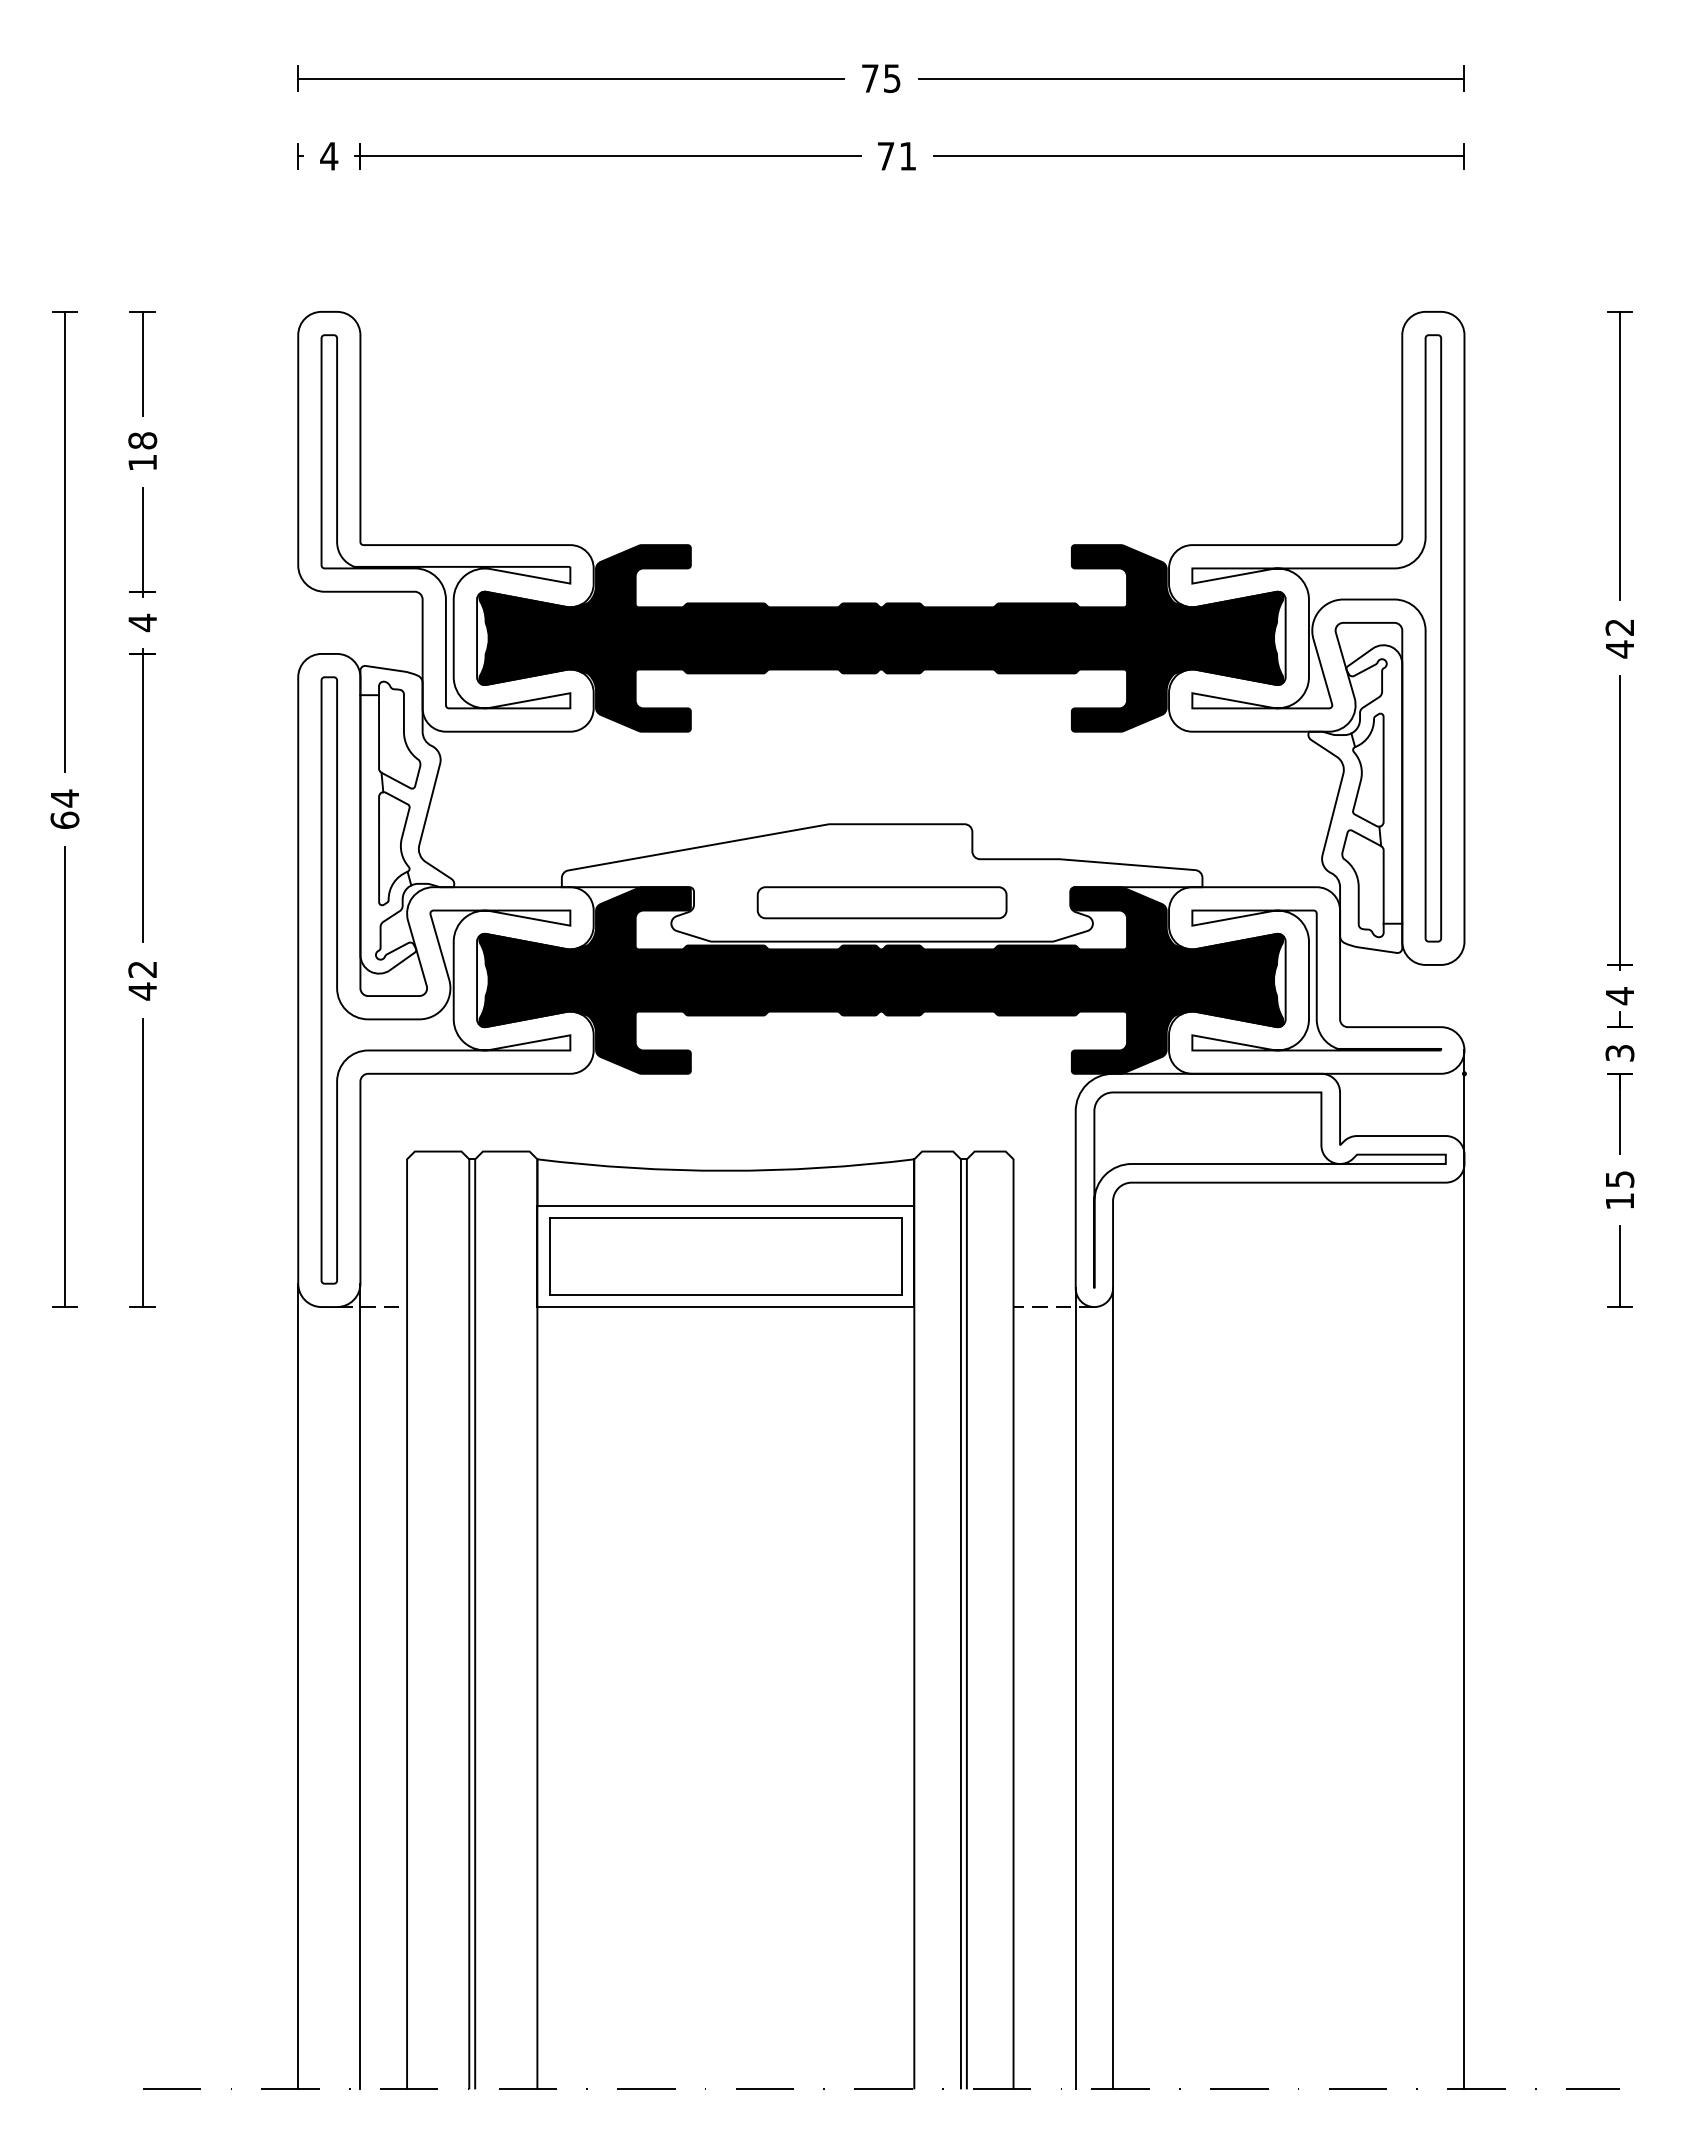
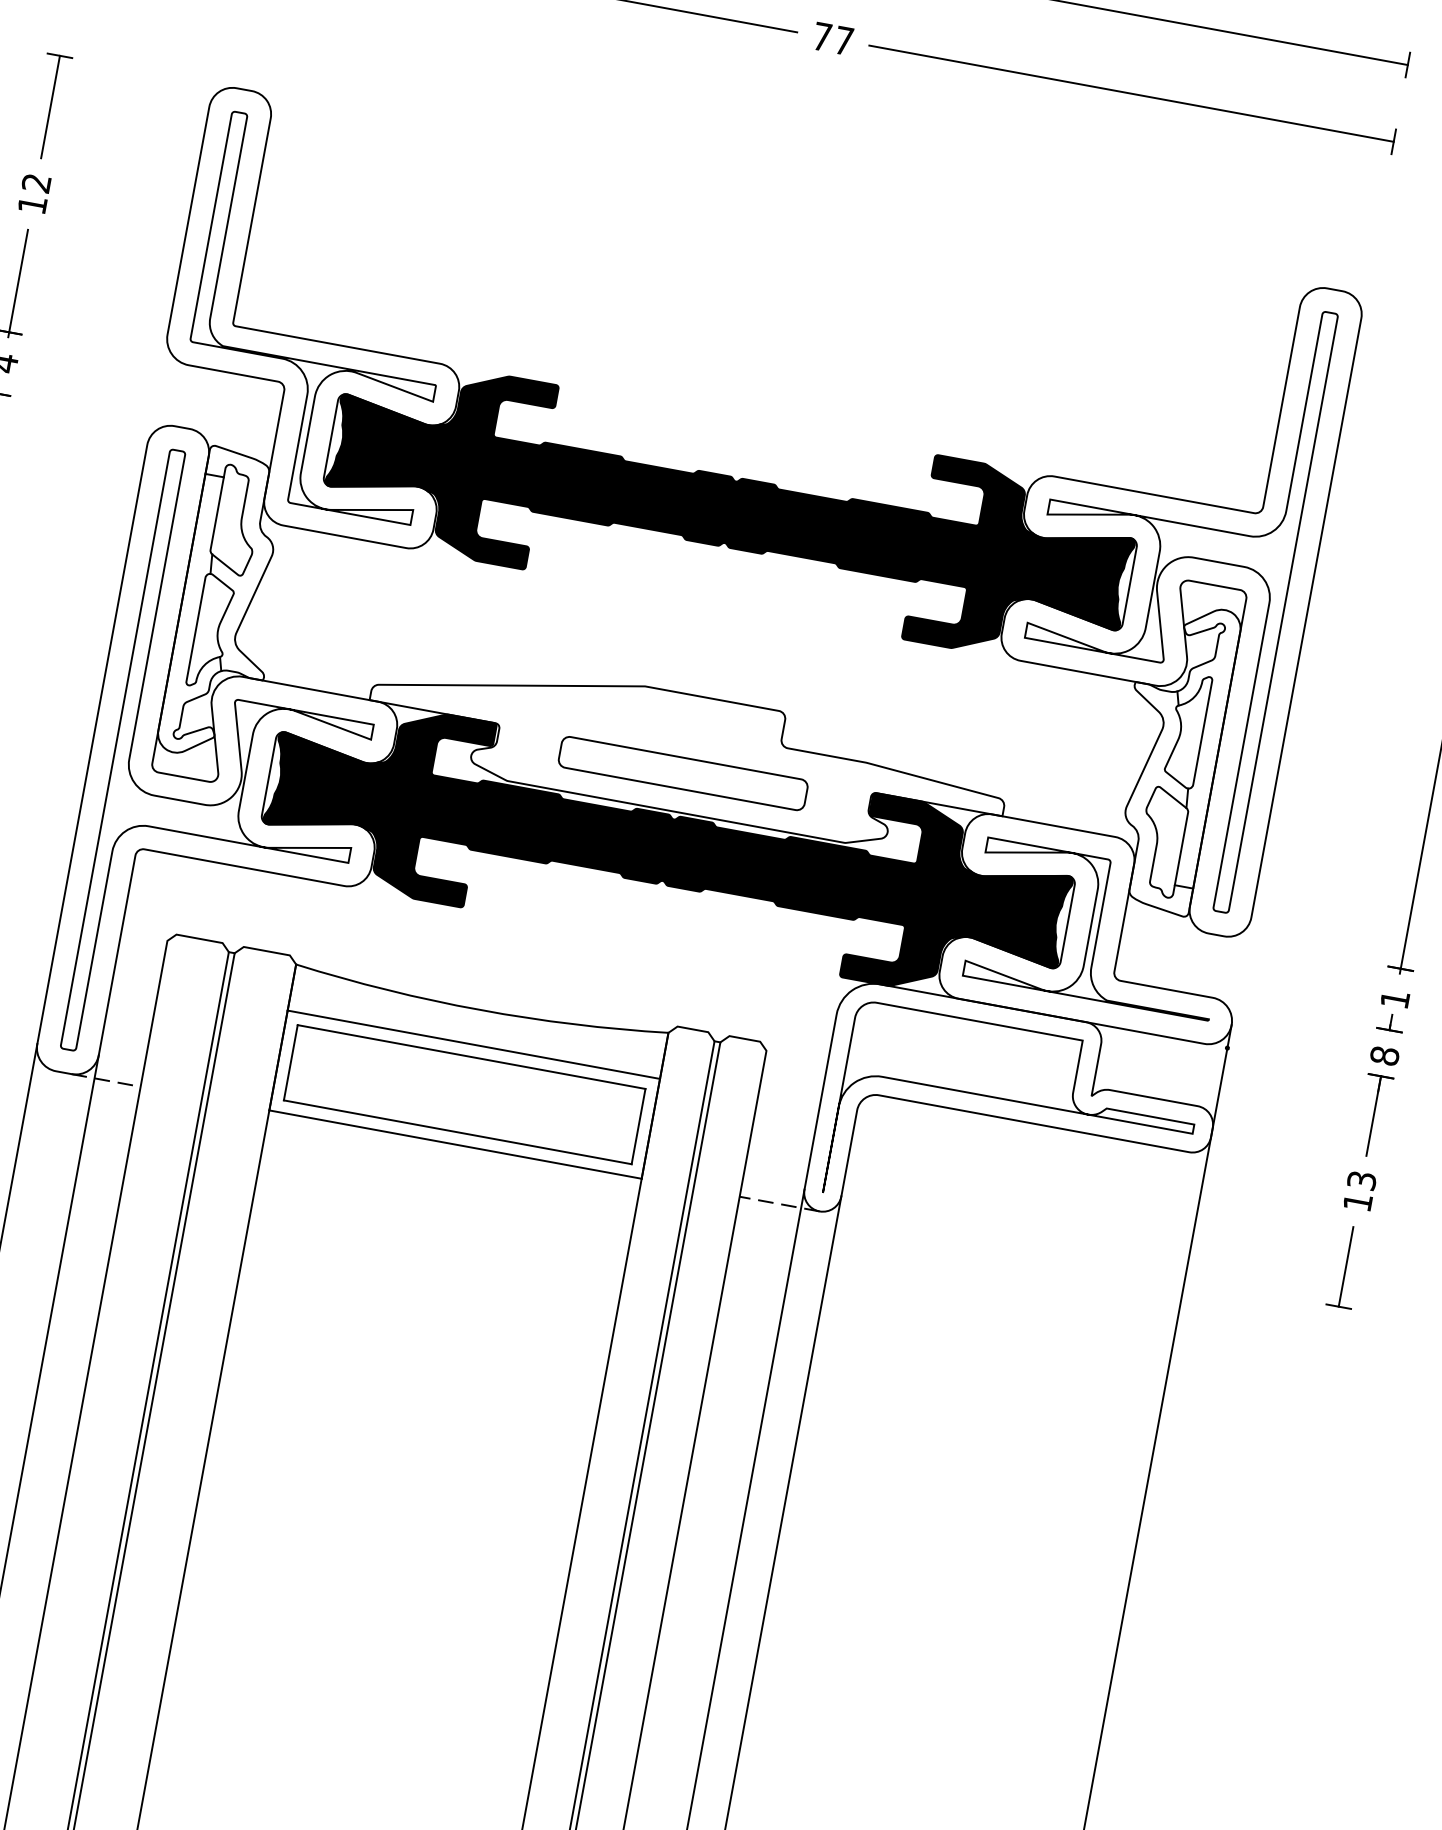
text: (908, 156) -> (844, 41), 71 -> 77
text: (142, 440) -> (36, 182), 18 -> 12
text: (1619, 996) -> (1394, 999), 4 -> 1
text: (1619, 1052) -> (1384, 1055), 3 -> 8
text: (1619, 1179) -> (1361, 1180), 15 -> 13

